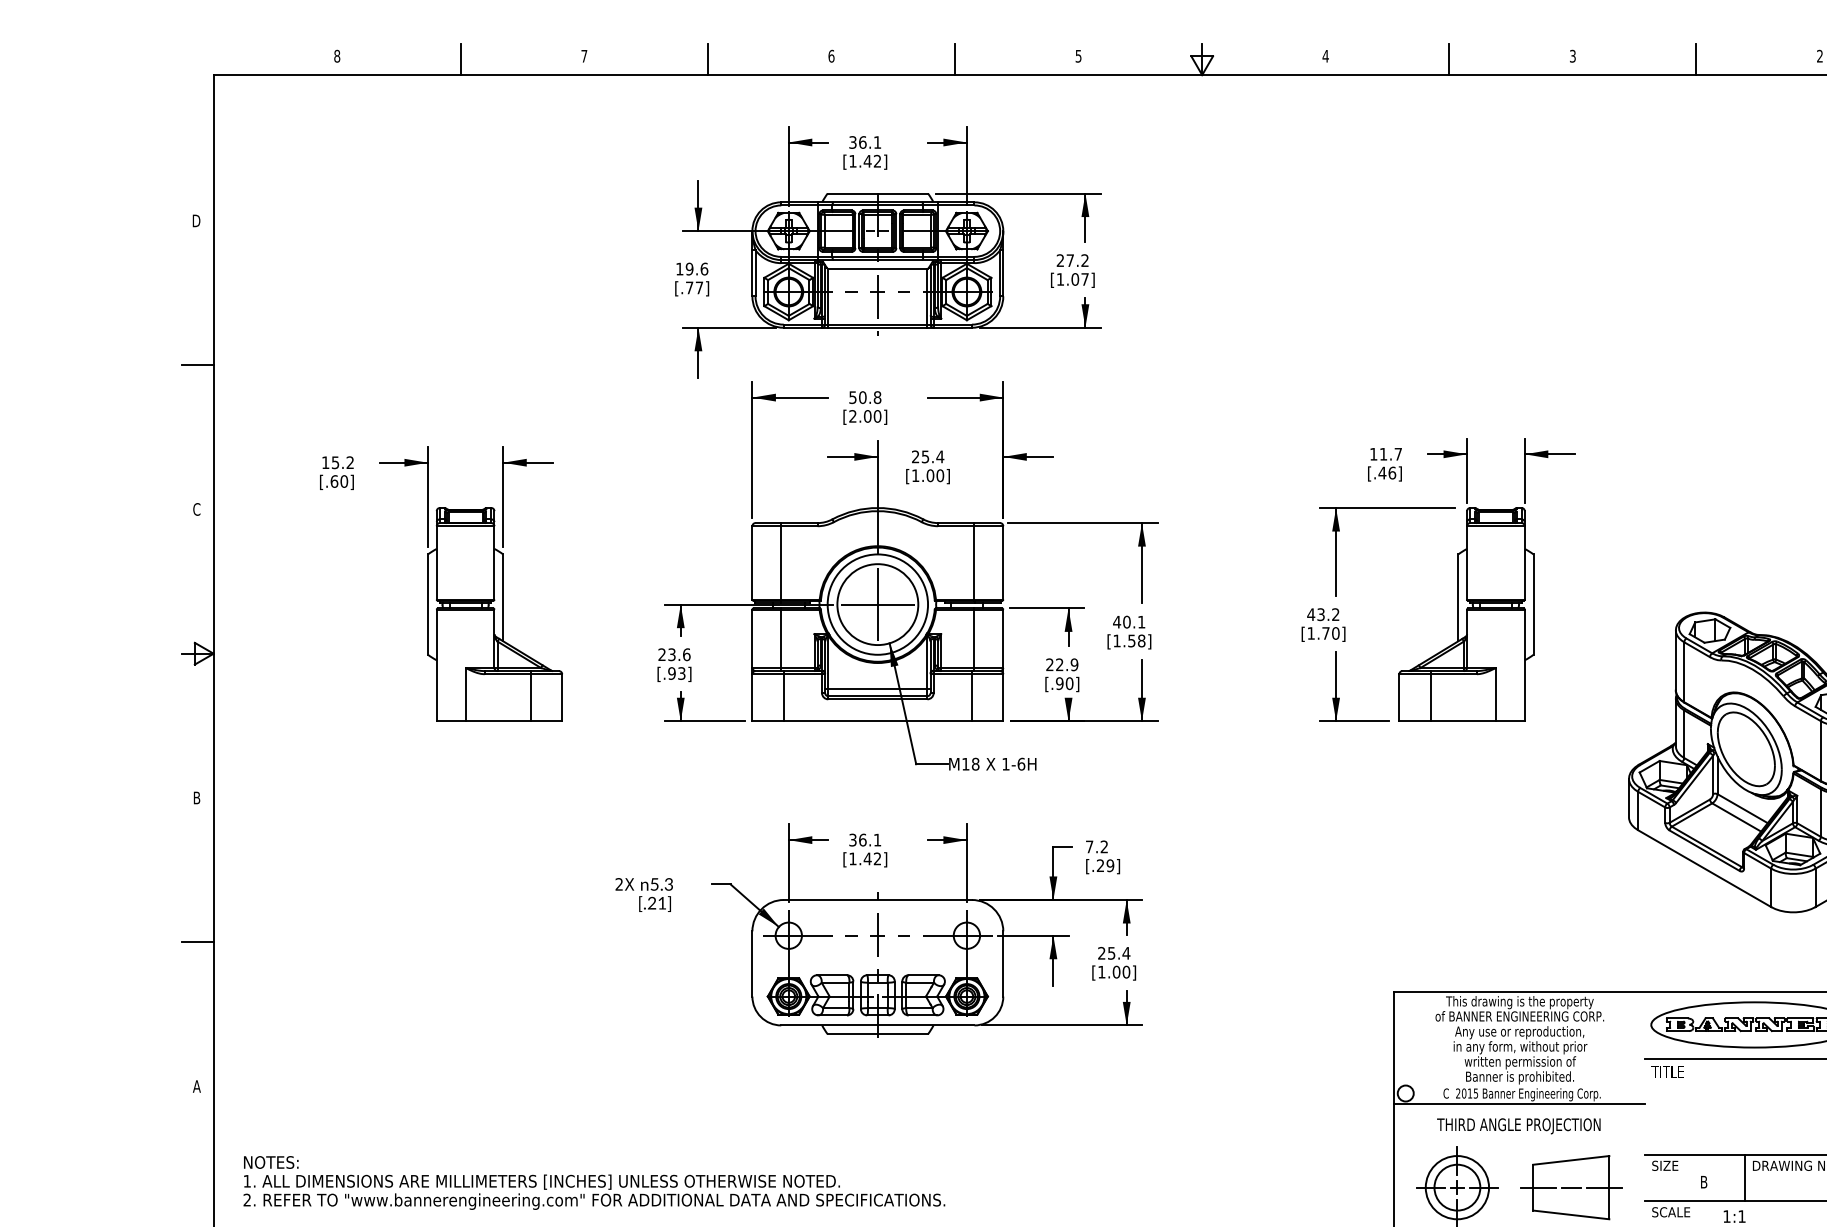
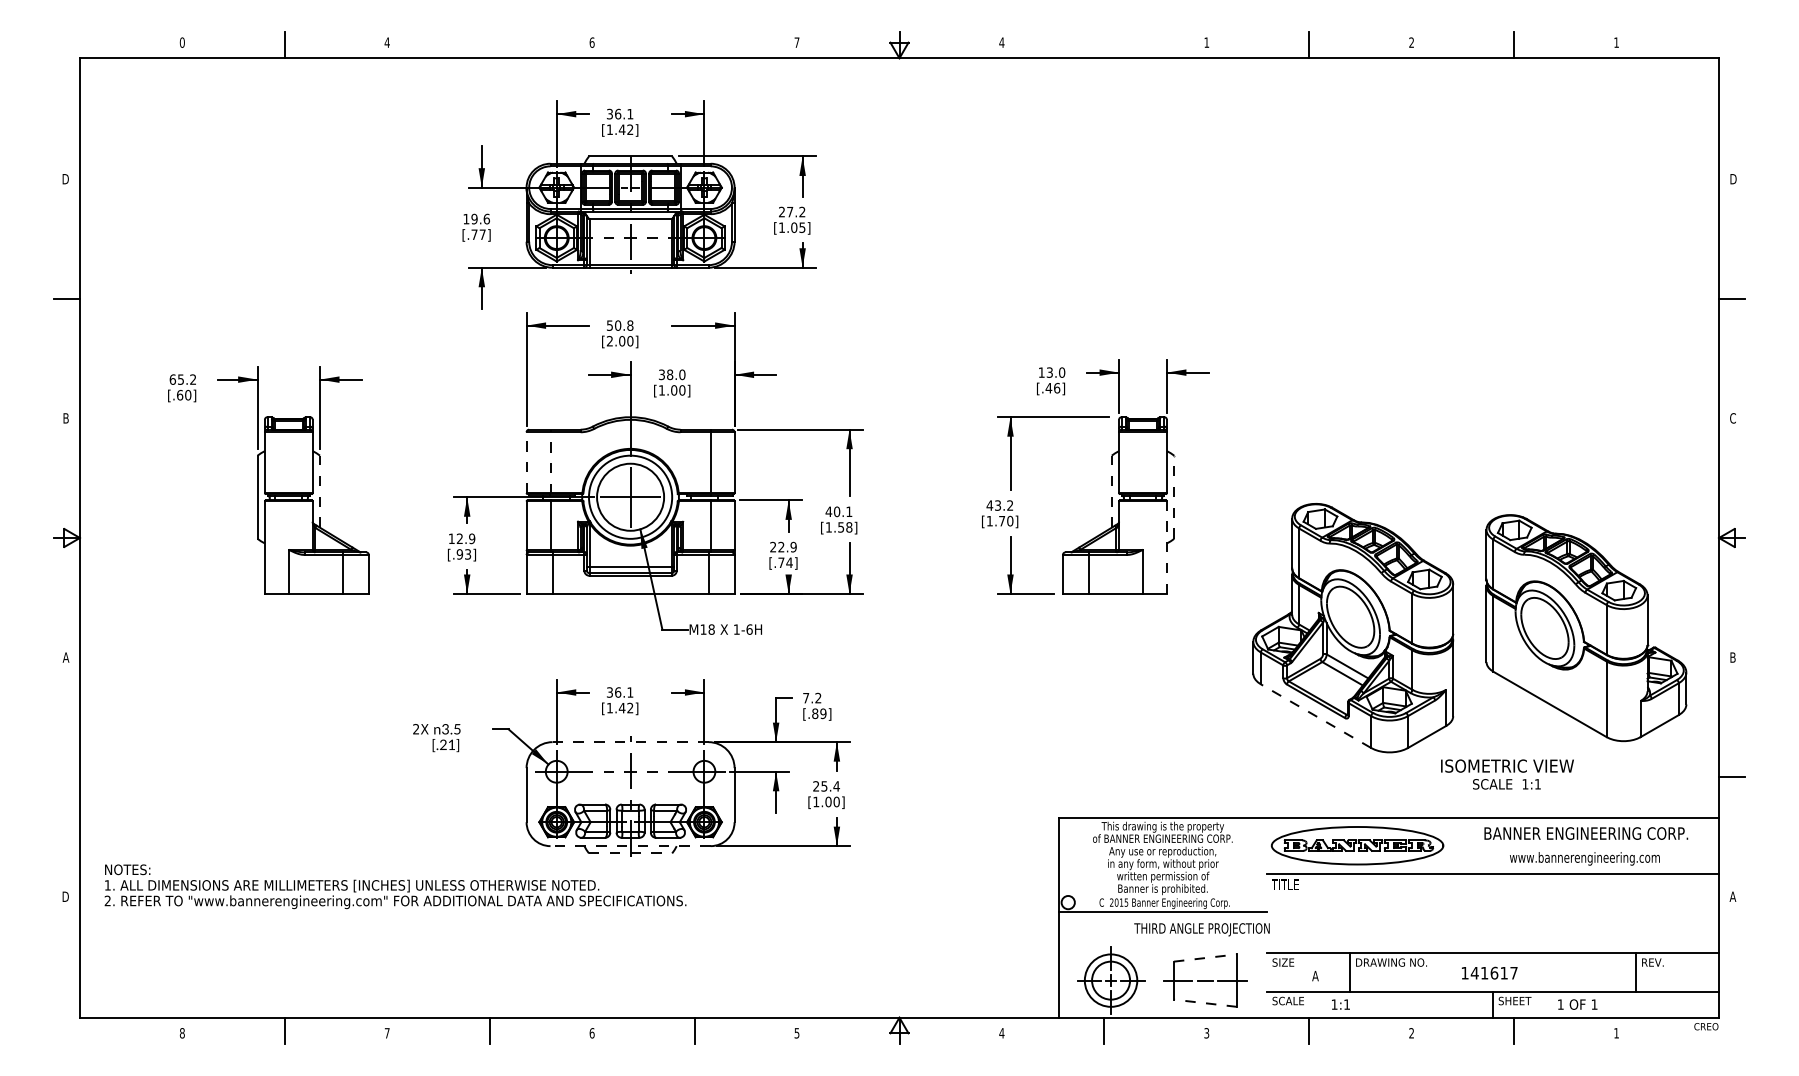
text: (336, 56) -> (181, 42), 8 -> 0
text: (583, 56) -> (386, 42), 7 -> 4
text: (1077, 56) -> (796, 42), 5 -> 7
text: (1572, 56) -> (1206, 42), 3 -> 1
line: (707, 59) -> (489, 45), removed
line: (954, 59) -> (694, 45), removed
line: (1449, 59) -> (1104, 45), removed
text: (1085, 279) -> (802, 227), [1.07] -> [1.05]
text: (1390, 454) -> (1055, 372), 11.7 -> 13.0
text: (928, 456) -> (672, 374), 25.4 -> 38.0
text: (325, 462) -> (172, 379), 15.2 -> 65.2
text: (196, 509) -> (65, 418), C -> B
line: (781, 561) -> (550, 461), solid -> dashed
line: (752, 562) -> (526, 462), solid -> dashed
line: (503, 597) -> (320, 491), solid -> dashed
line: (1457, 597) -> (1111, 491), solid -> dashed
line: (1533, 604) -> (1174, 497), solid -> dashed
text: (673, 654) -> (461, 538), 23.6 -> 12.9
line: (1524, 665) -> (1166, 547), solid -> dashed
text: (1064, 683) -> (785, 562), [.90] -> [.74]
text: (196, 797) -> (65, 657), B -> A
text: (1100, 865) -> (815, 713), [.29] -> [.89]
line: (1705, 869) -> (1316, 716), solid -> dashed
text: (661, 884) -> (451, 729), 5.3 -> 3.5
line: (877, 900) -> (630, 742), solid -> dashed
line: (197, 942) -> (66, 777), removed
line: (877, 1025) -> (630, 846), solid -> dashed
line: (877, 1034) -> (630, 853), solid -> dashed
text: (196, 1086) -> (65, 896), A -> D
text: (1518, 1125) -> (1201, 929), moved
line: (1571, 1160) -> (1205, 958), solid -> dashed
text: (1703, 1181) -> (1315, 975), B -> A
text: (594, 1182) -> (395, 886), moved
line: (1571, 1215) -> (1205, 1003), solid -> dashed

